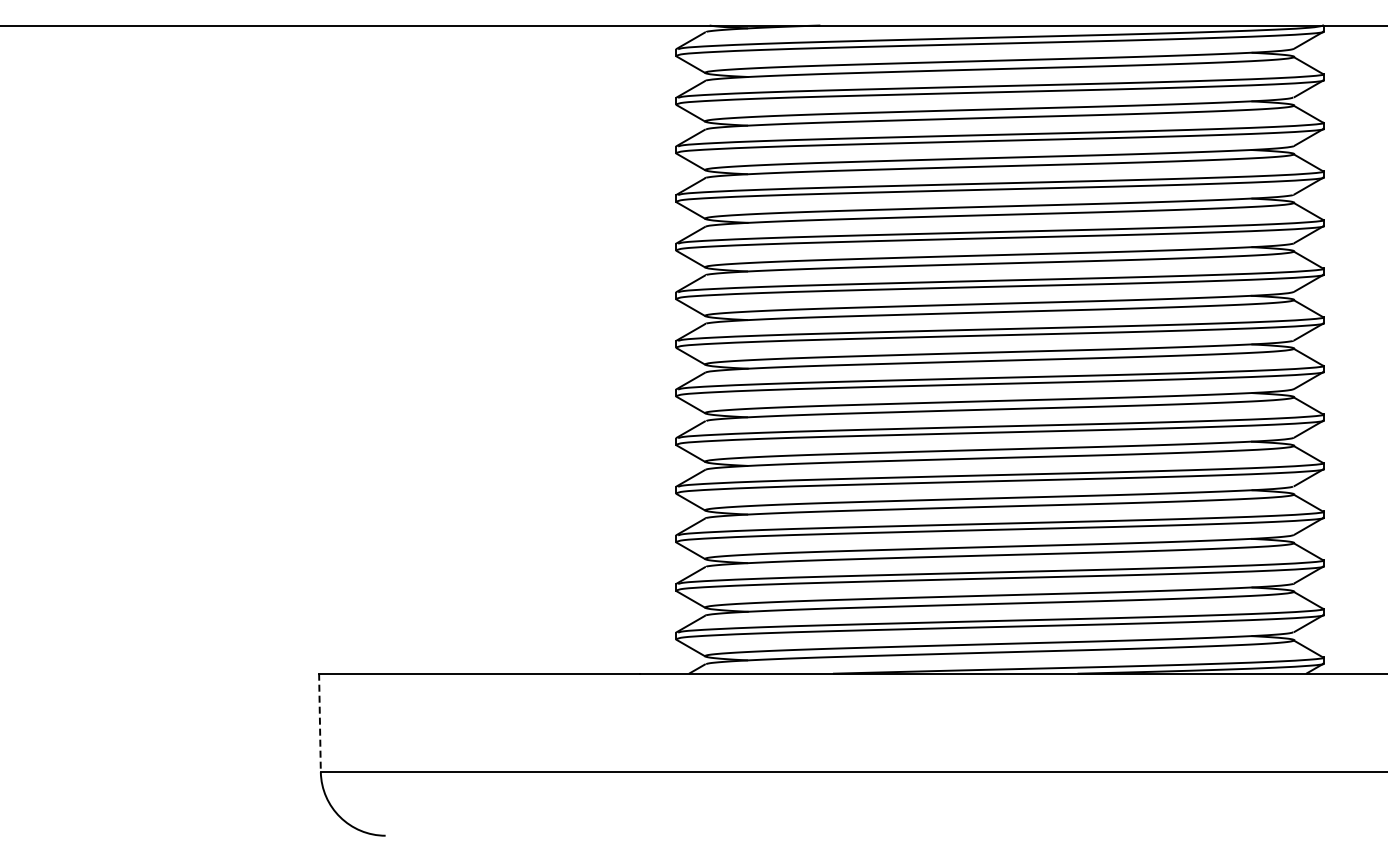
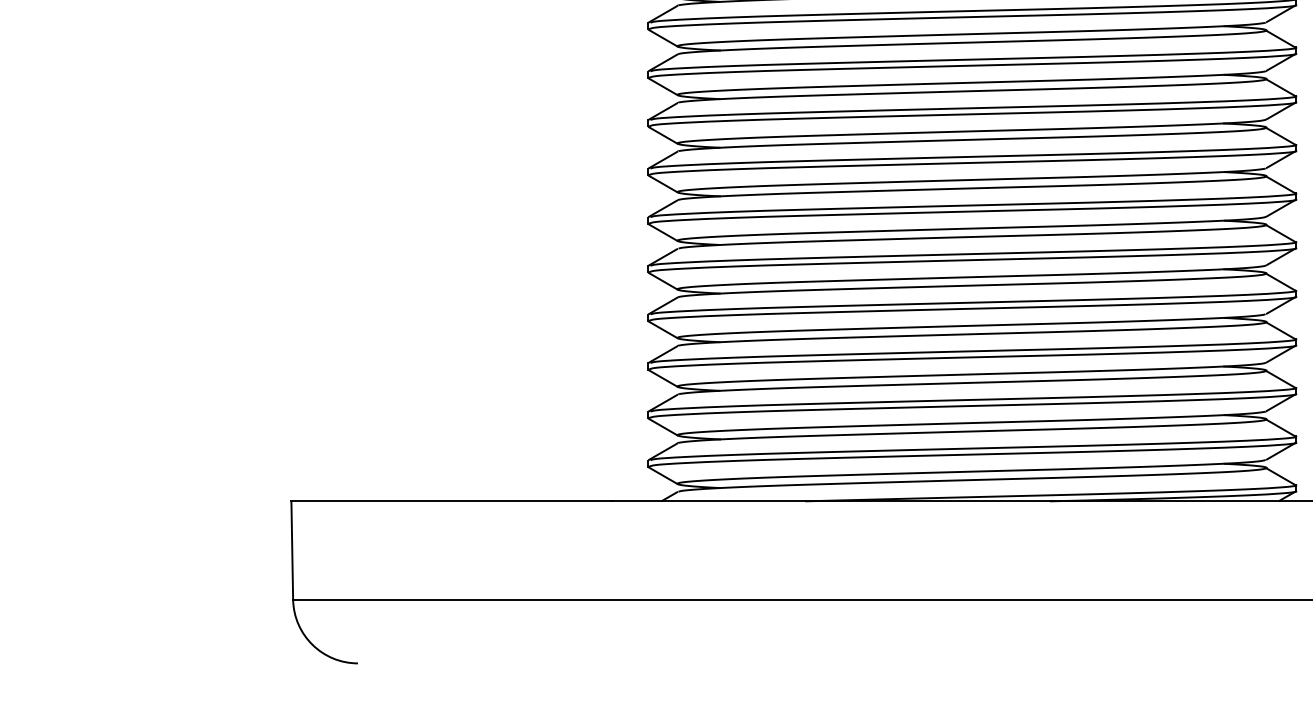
line: (319, 723) -> (291, 551), dashed -> solid

